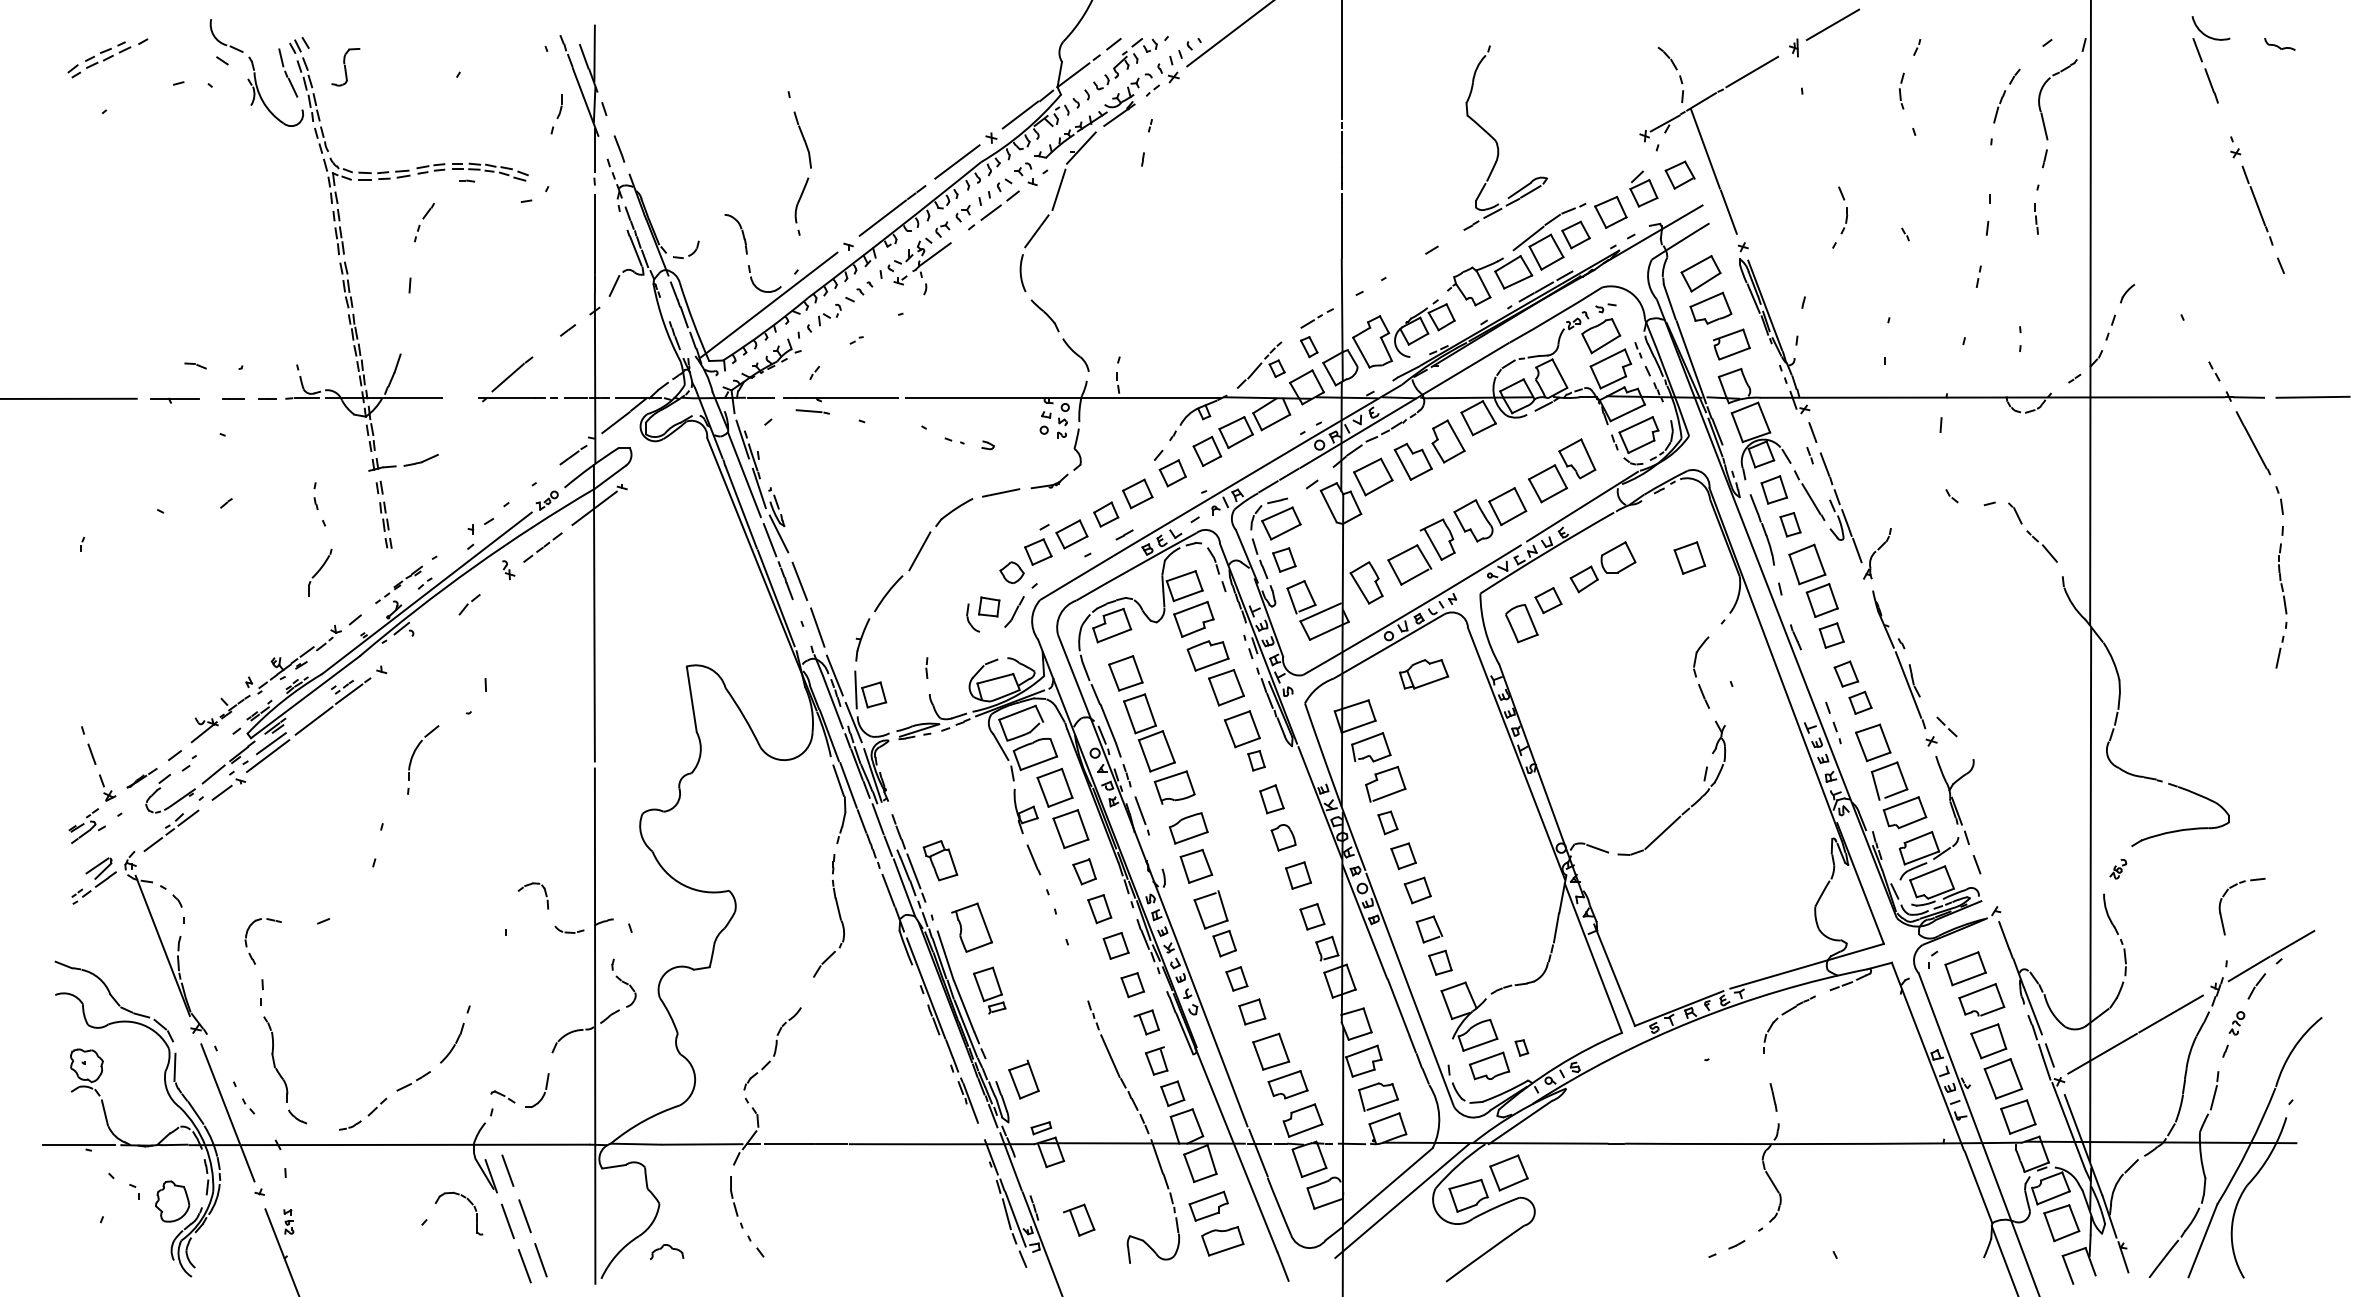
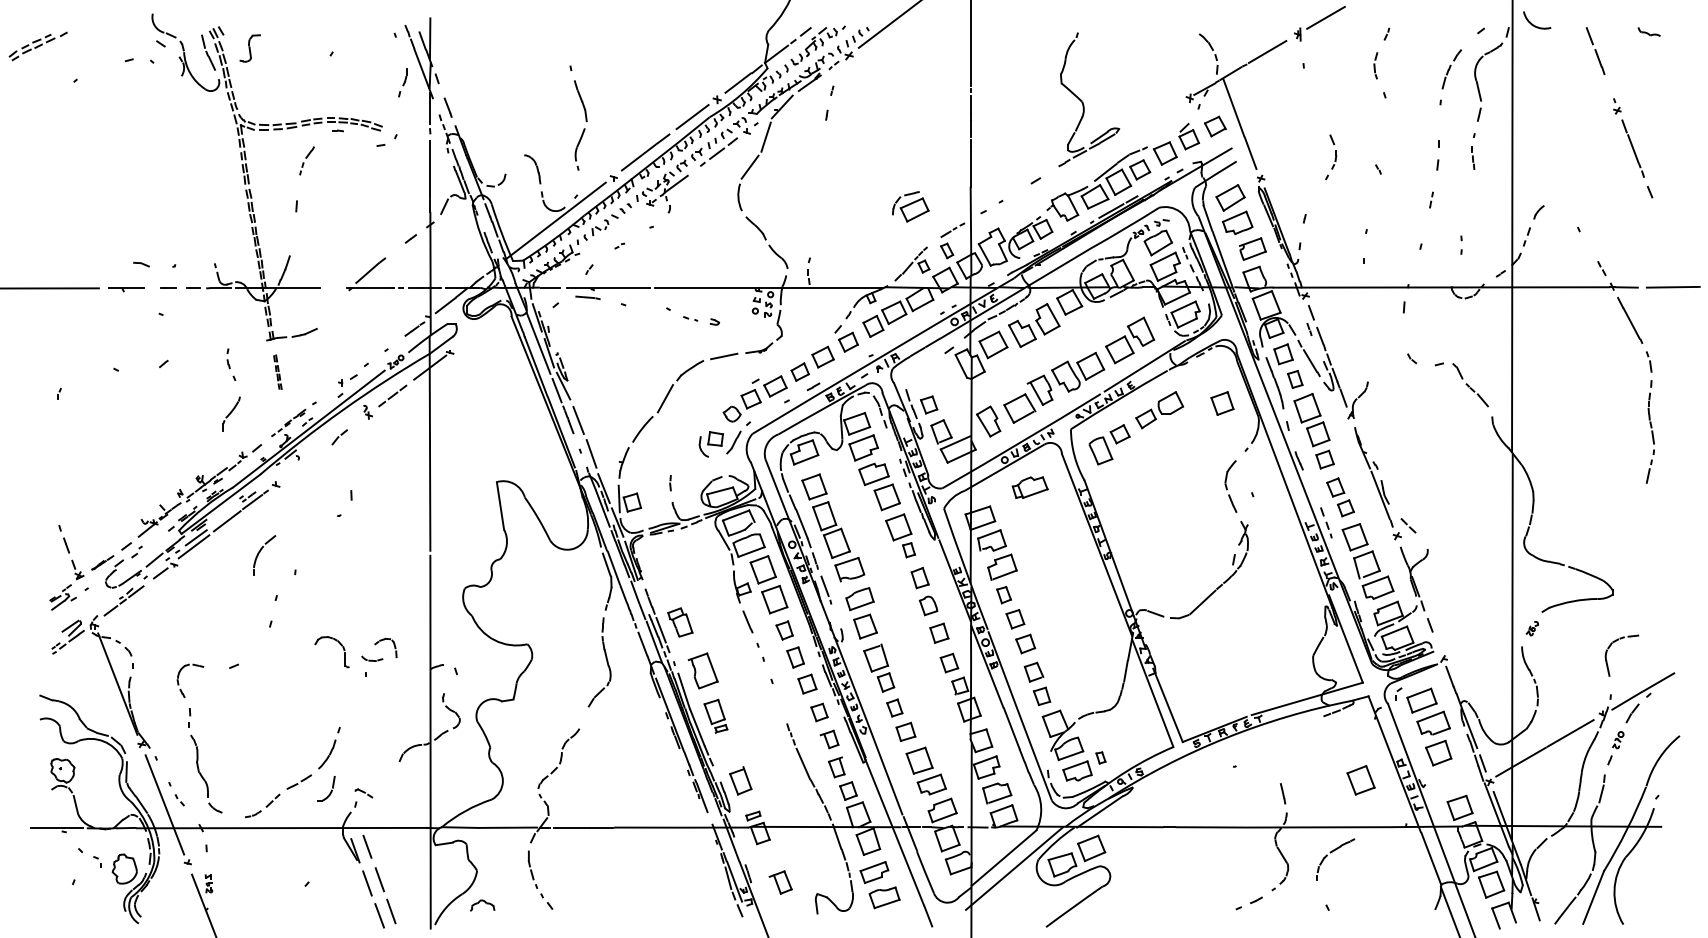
arc: (2206, 34) -> (1533, 24), moved
part: (107, 58) -> (38, 46), moved
part: (383, 514) -> (277, 372), size x0.7
part: (1275, 518) -> (910, 206), moved
part: (418, 747) -> (260, 551), moved
part: (569, 929) -> (372, 658), moved
part: (1784, 1014) -> (1332, 852), moved
part: (2003, 1078) -> (1361, 780), moved
part: (543, 1093) -> (330, 790), moved
part: (469, 1202) -> (339, 644), moved

